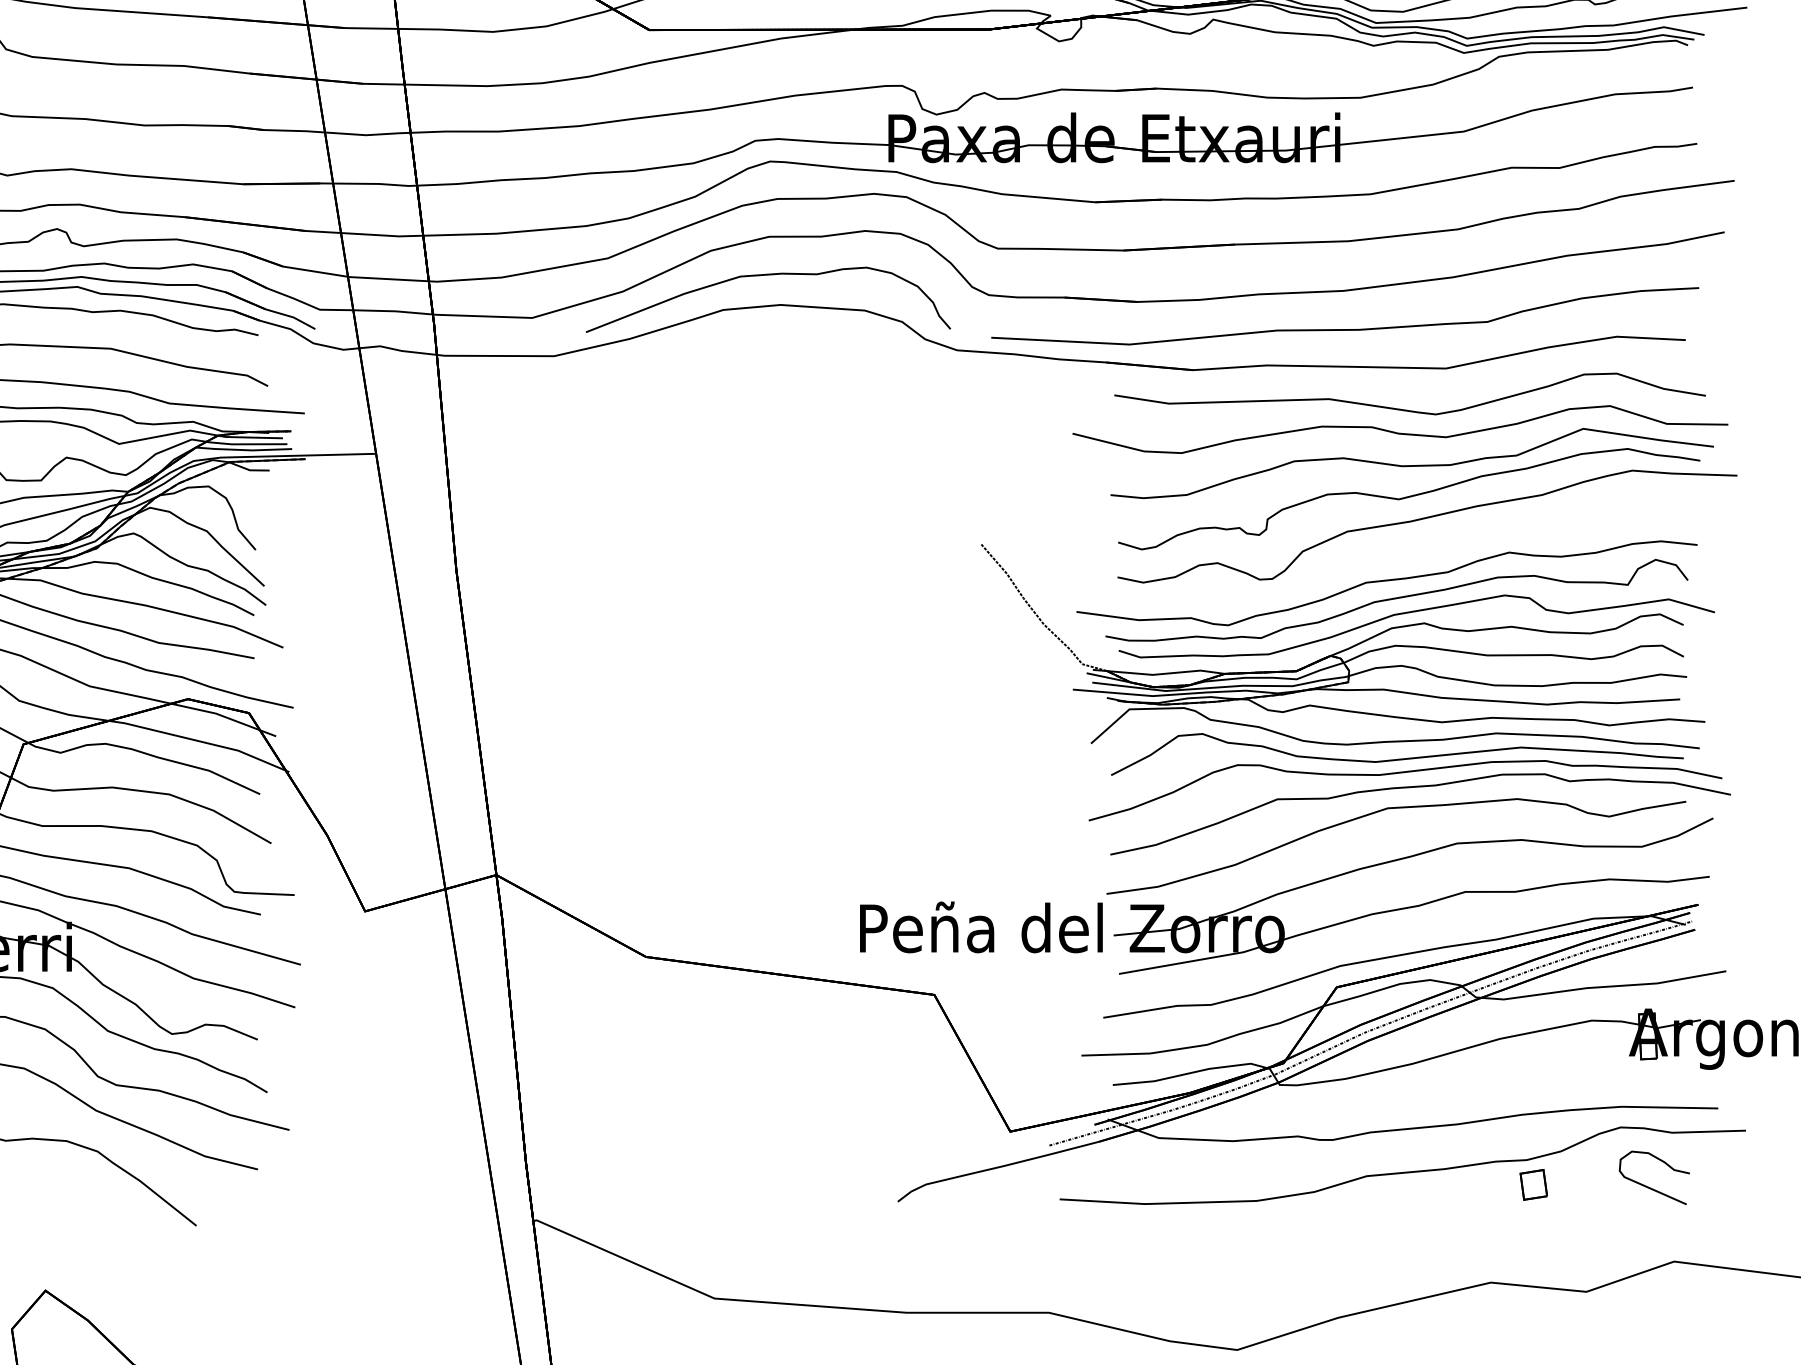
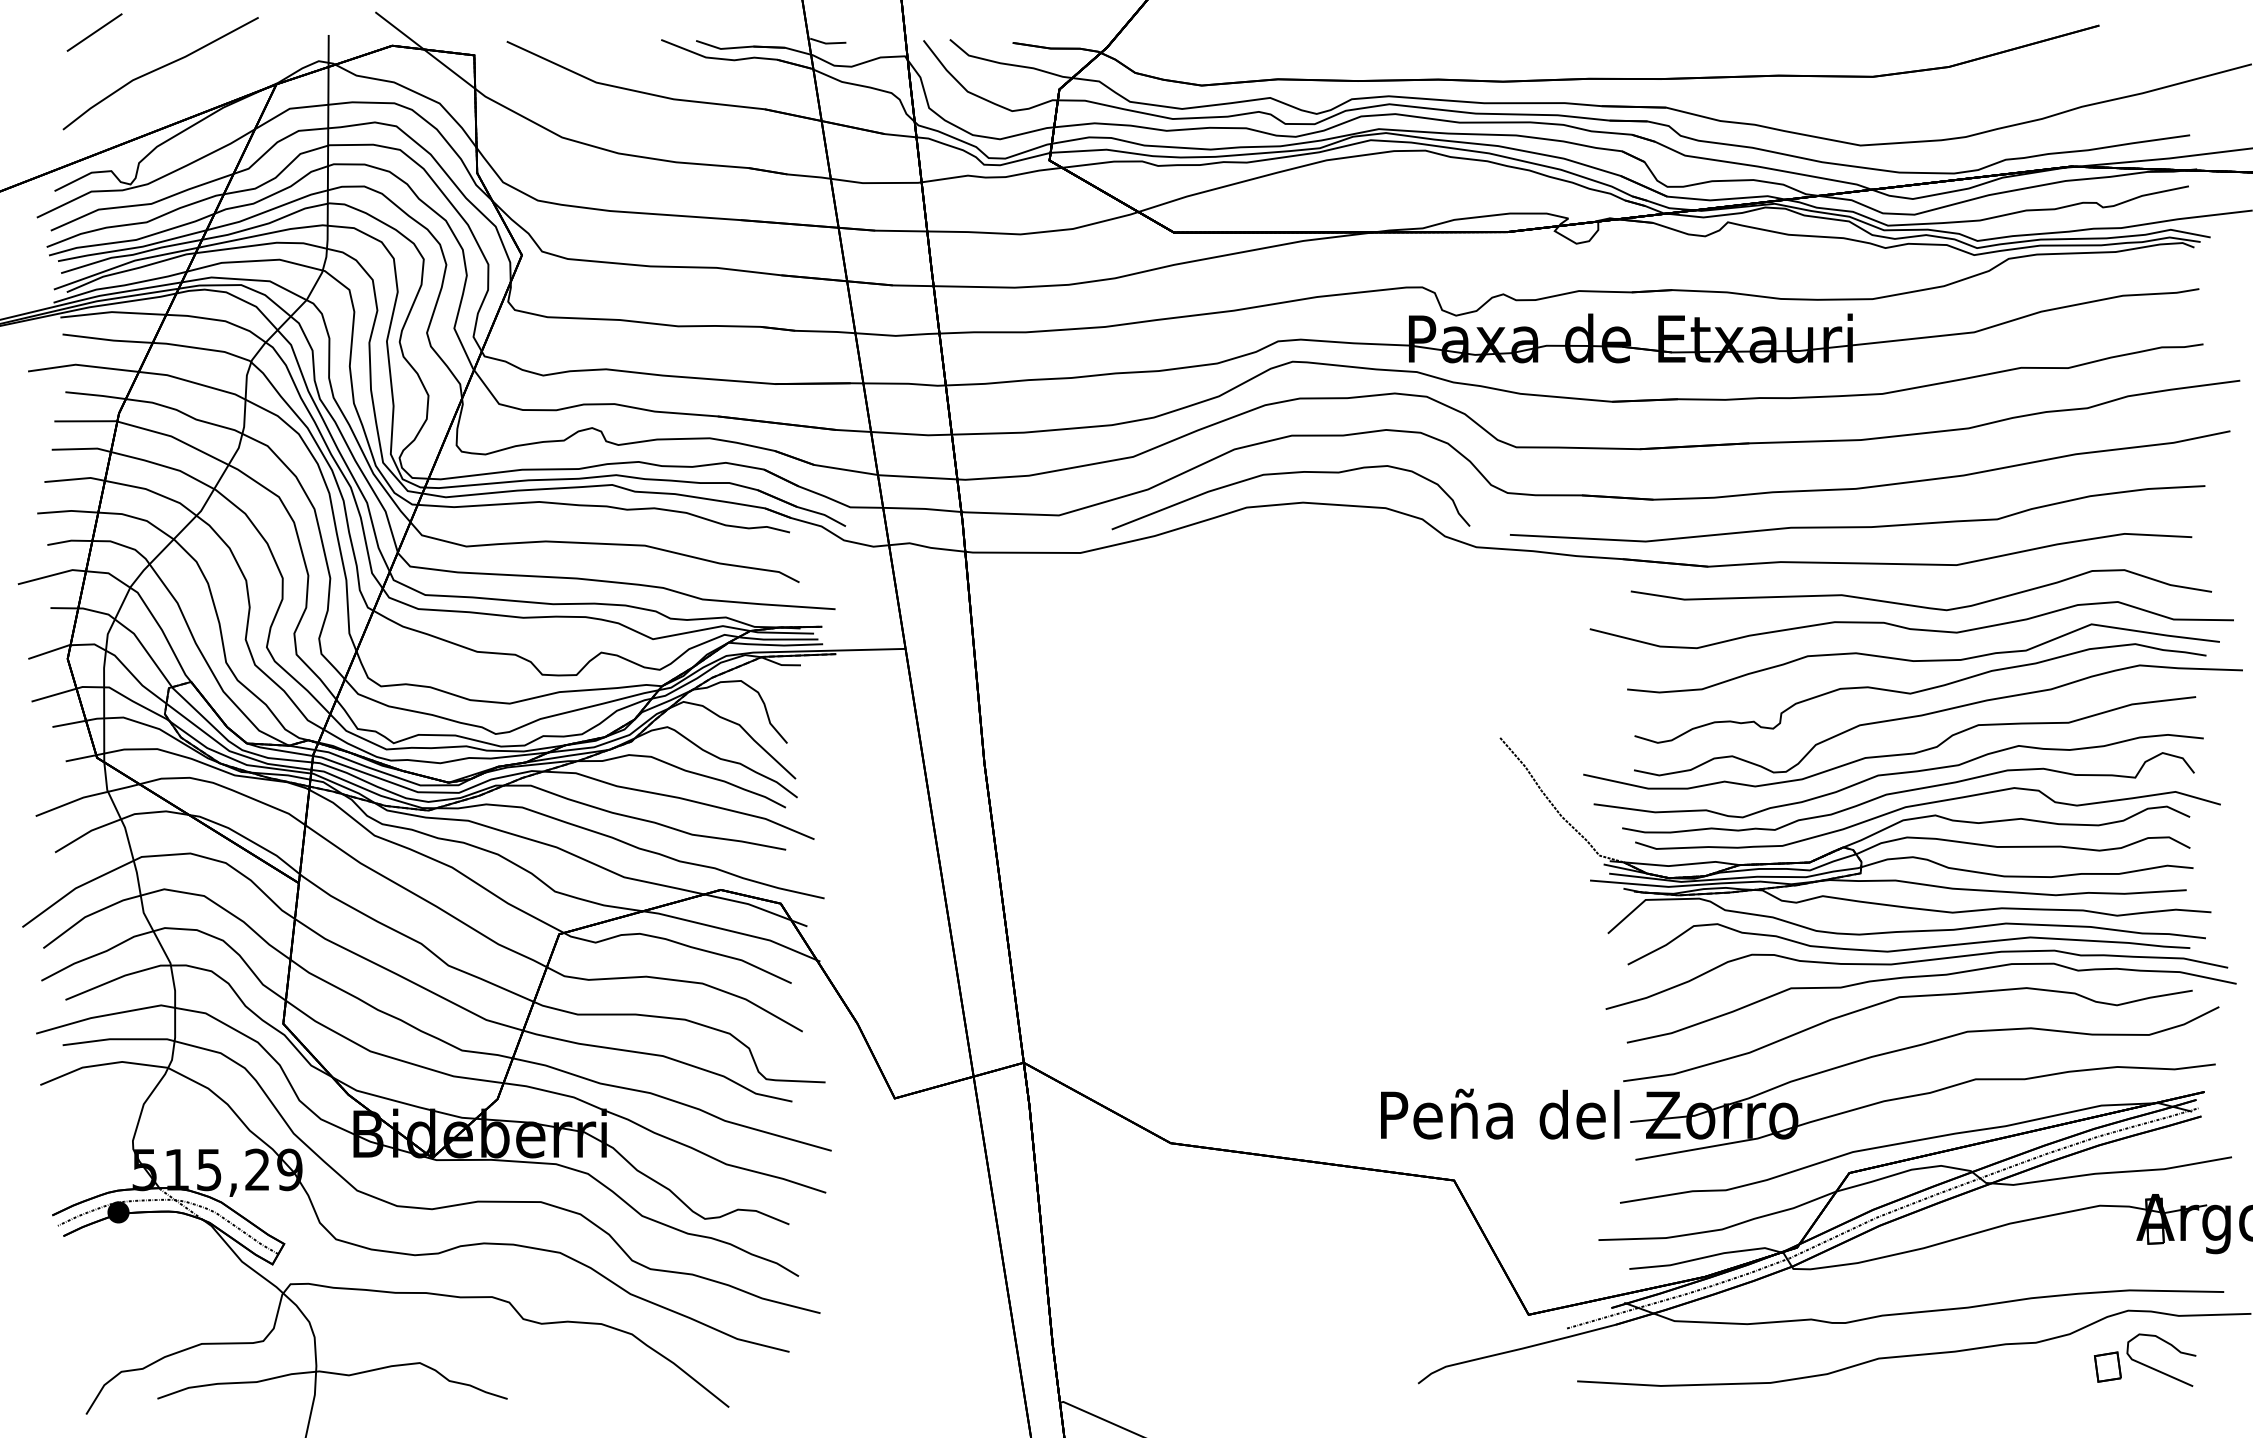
curve: (1377, 561) -> (1889, 754), added
part: (1533, 1184) -> (2107, 1366), moved

